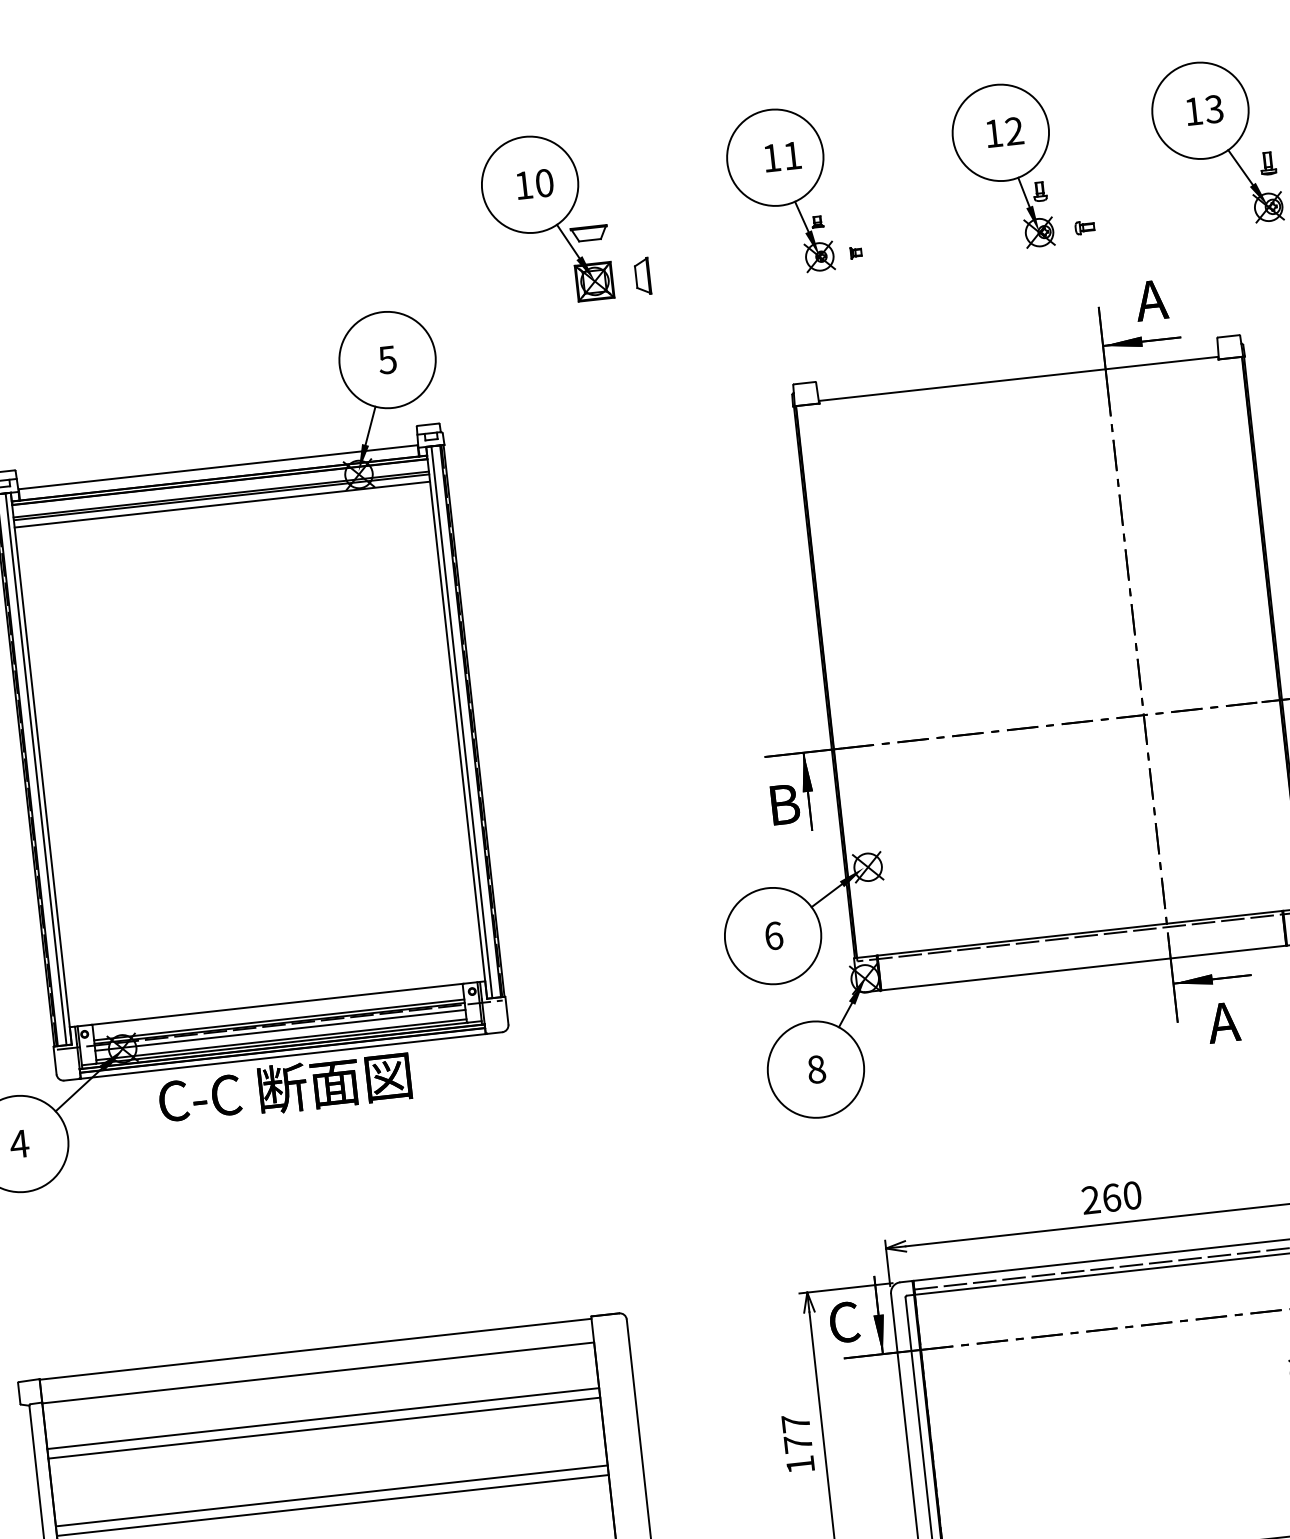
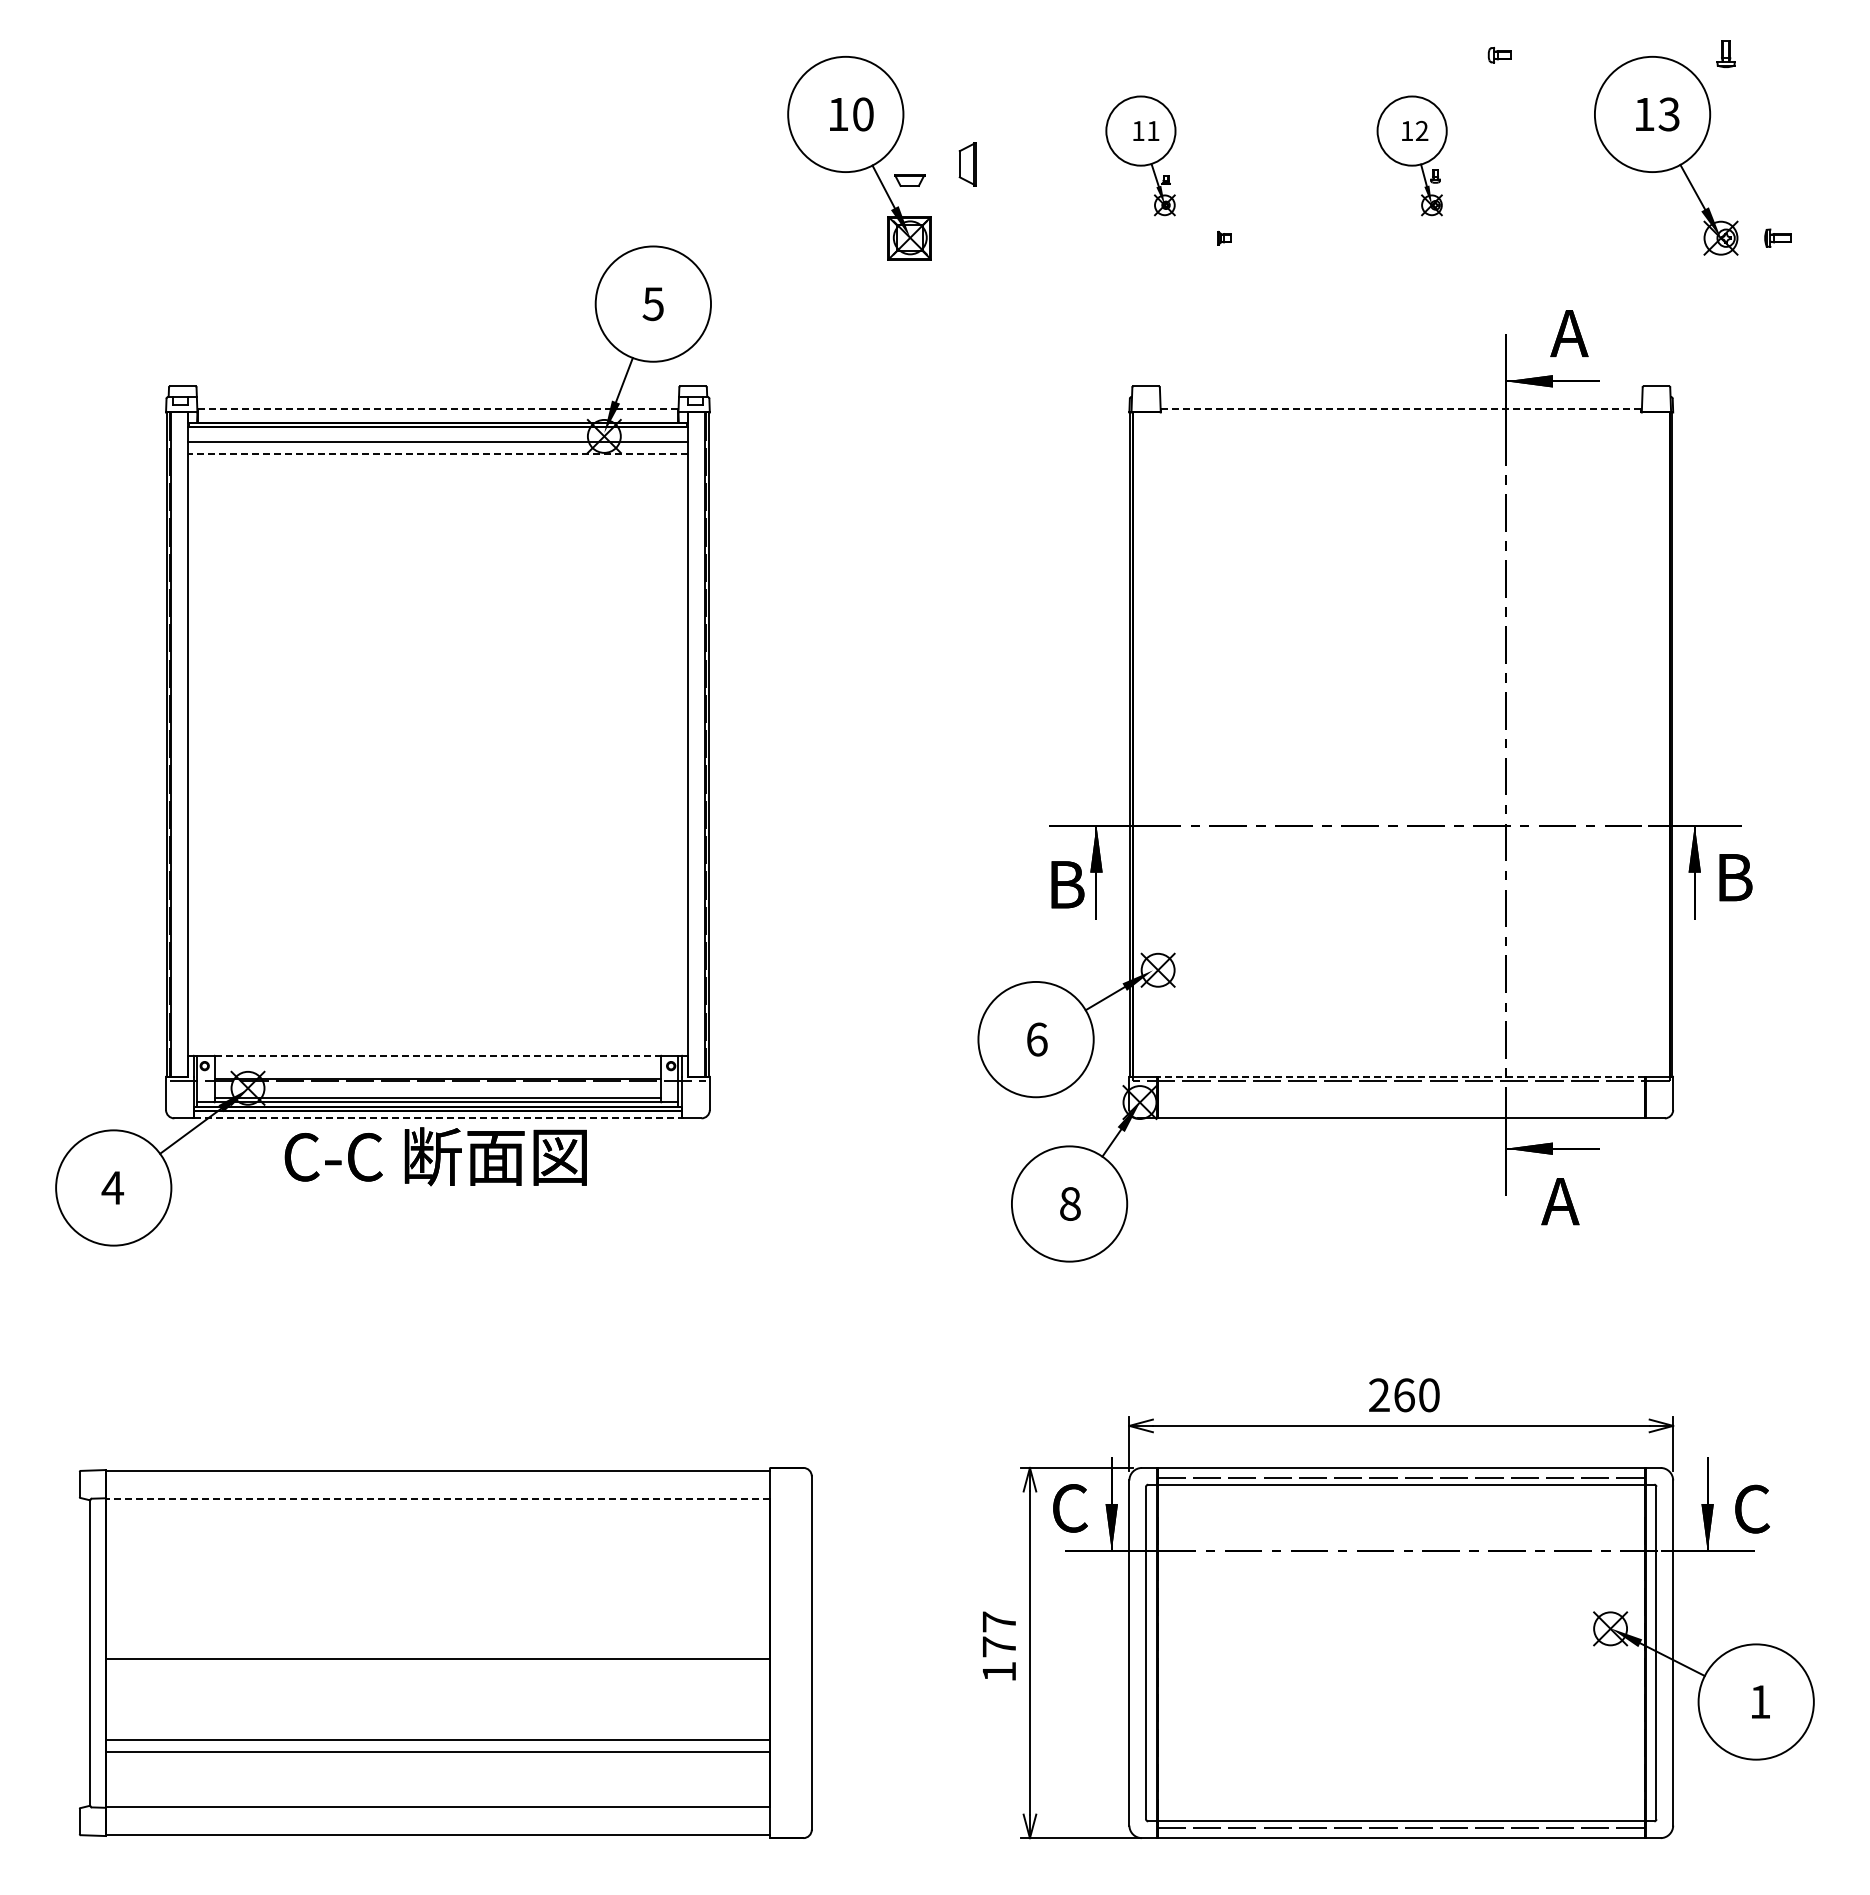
part: (1267, 163) -> (1725, 53), moved
part: (1003, 167) -> (1411, 155), size x0.6
part: (778, 191) -> (1140, 155), size x0.6
part: (1084, 227) -> (1499, 55), moved
part: (589, 233) -> (909, 180), size x0.7
part: (642, 276) -> (967, 164), moved
line: (1018, 378) -> (1401, 409), solid -> dashed
line: (217, 467) -> (437, 409), solid -> dashed
line: (221, 497) -> (437, 445), removed
line: (222, 504) -> (437, 454), solid -> dashed
line: (462, 722) -> (694, 744), removed
line: (35, 769) -> (181, 744), removed
line: (1080, 933) -> (1401, 1076), solid -> dashed
line: (277, 1004) -> (437, 1055), solid -> dashed
line: (278, 1020) -> (437, 1074), removed
line: (280, 1030) -> (437, 1087), removed
line: (282, 1056) -> (437, 1118), solid -> dashed
line: (317, 1373) -> (437, 1499), solid -> dashed
line: (322, 1418) -> (437, 1554), removed
line: (323, 1428) -> (437, 1565), removed
line: (331, 1496) -> (437, 1647), removed

